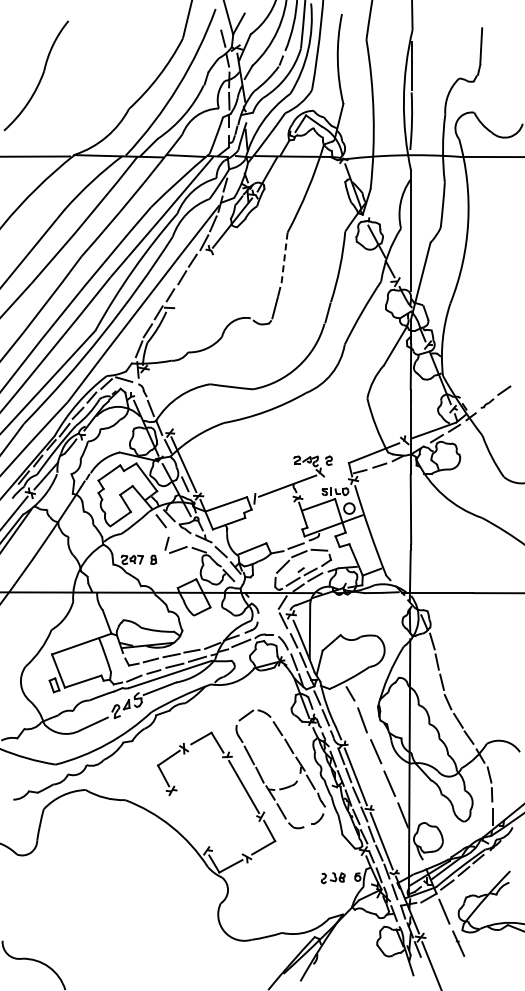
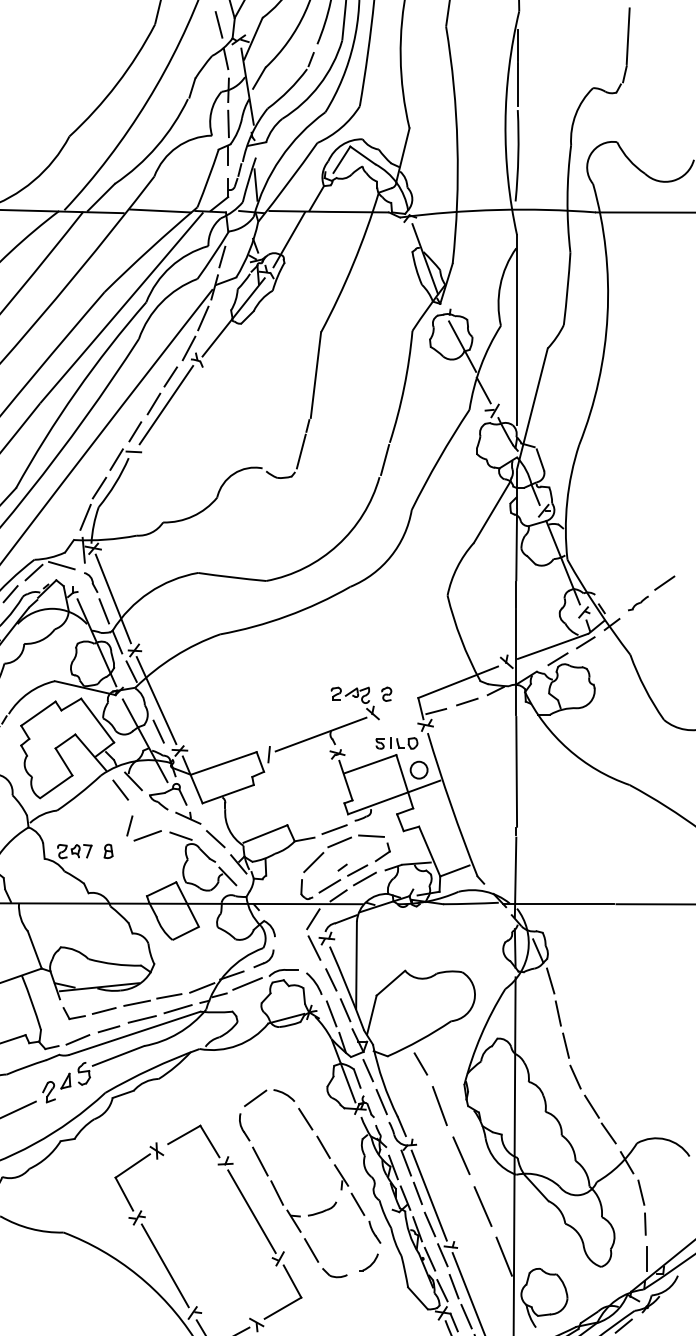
line: (284, 260) -> (316, 376), dashed -> solid
line: (189, 278) -> (165, 405), added
line: (156, 400) -> (113, 598), added
line: (189, 821) -> (165, 1266), added

